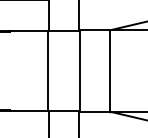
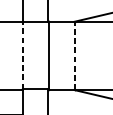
line: (48, 70) -> (22, 55), solid -> dashed
line: (110, 70) -> (74, 55), solid -> dashed

